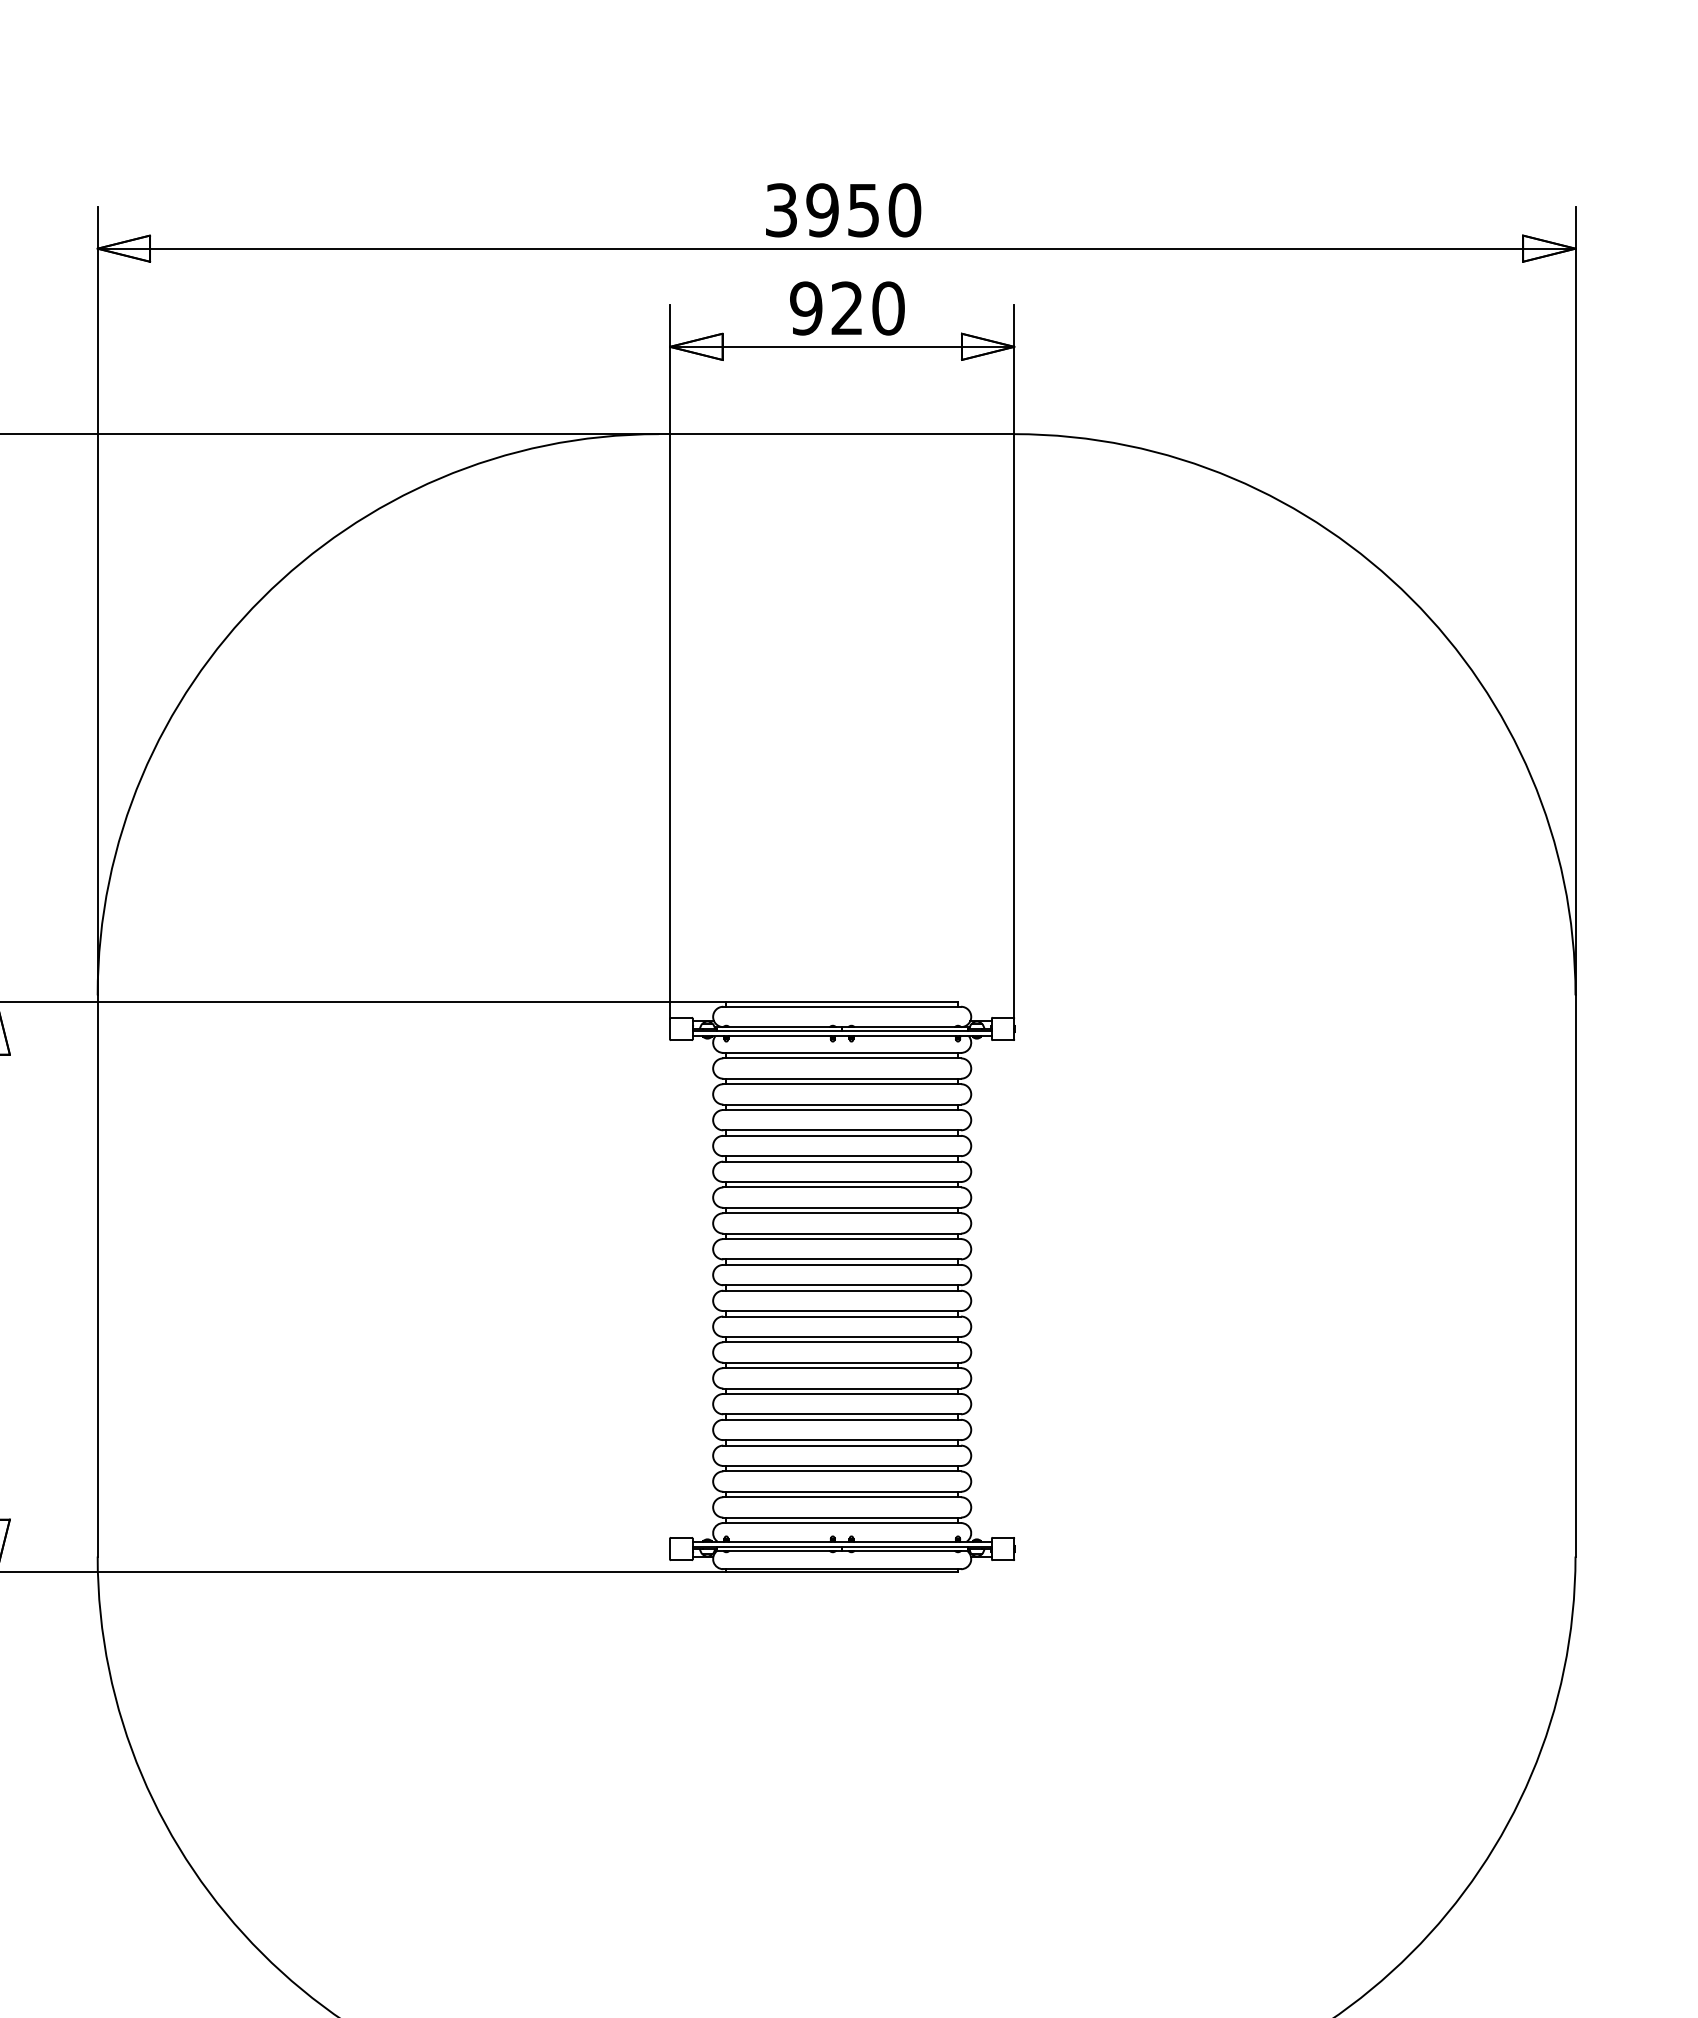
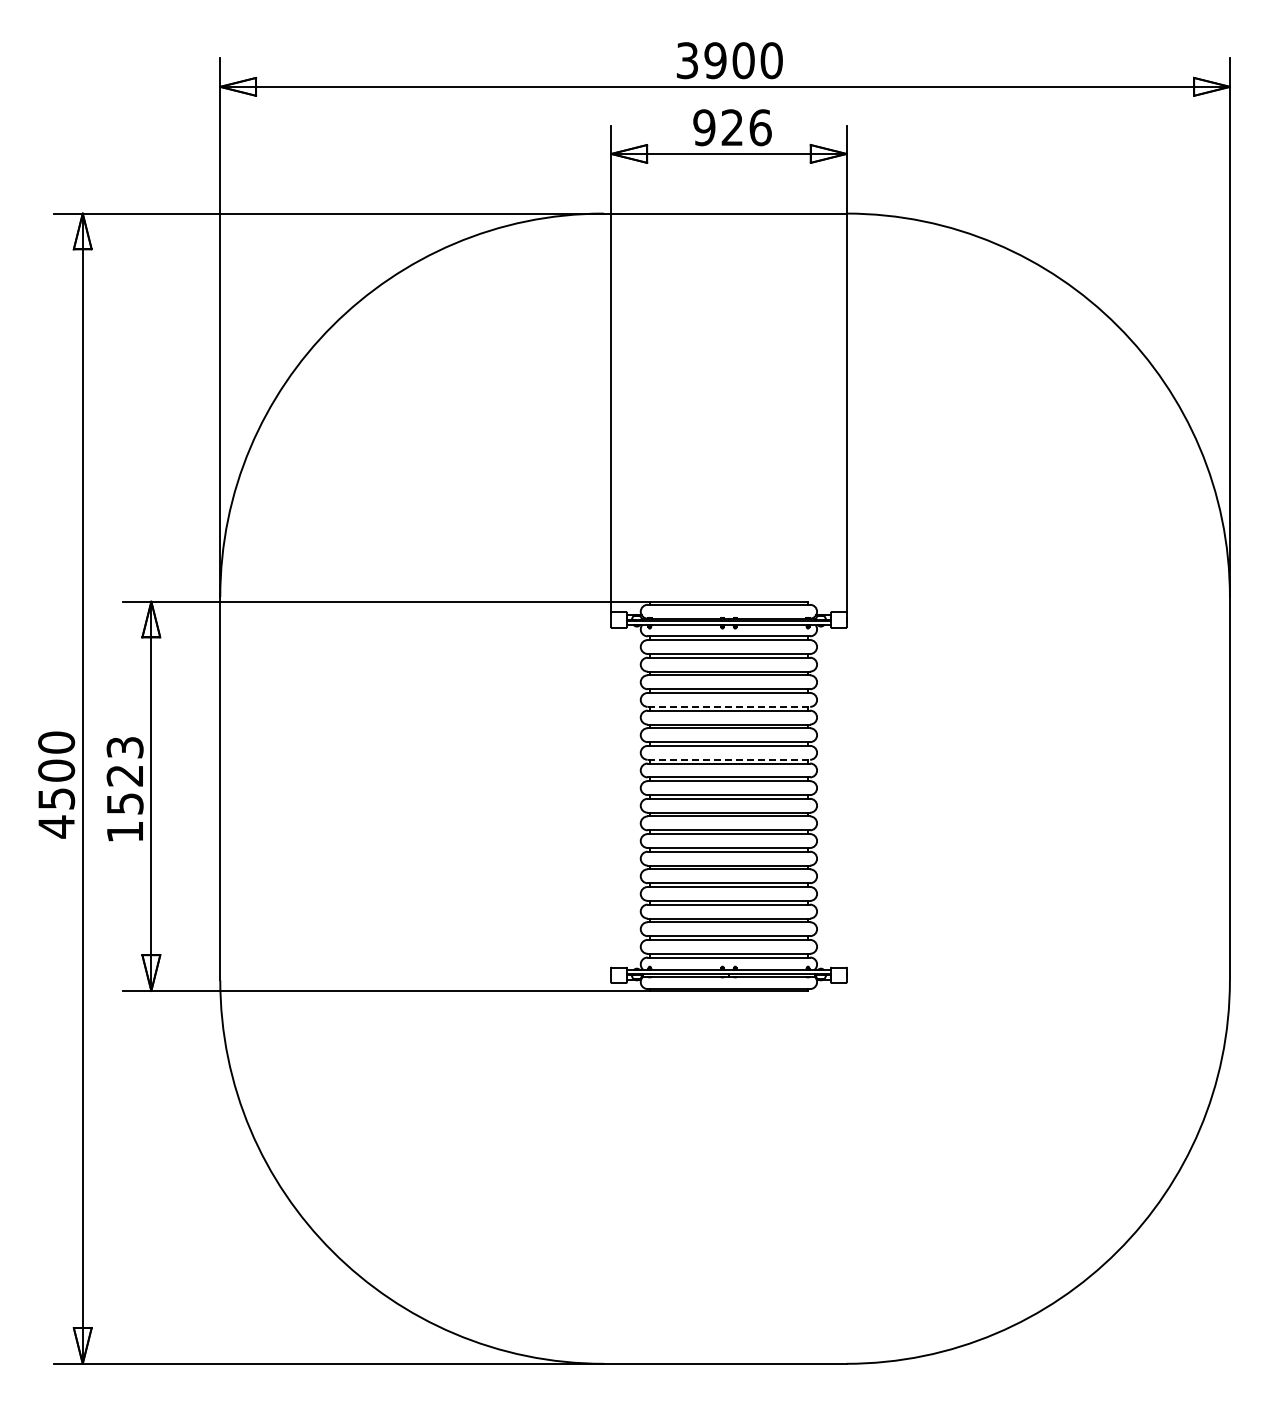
text: (863, 210) -> (743, 60), 3950 -> 3900
text: (888, 308) -> (760, 127), 920 -> 926
line: (843, 1155) -> (729, 706), solid -> dashed
line: (843, 1233) -> (729, 759), solid -> dashed

